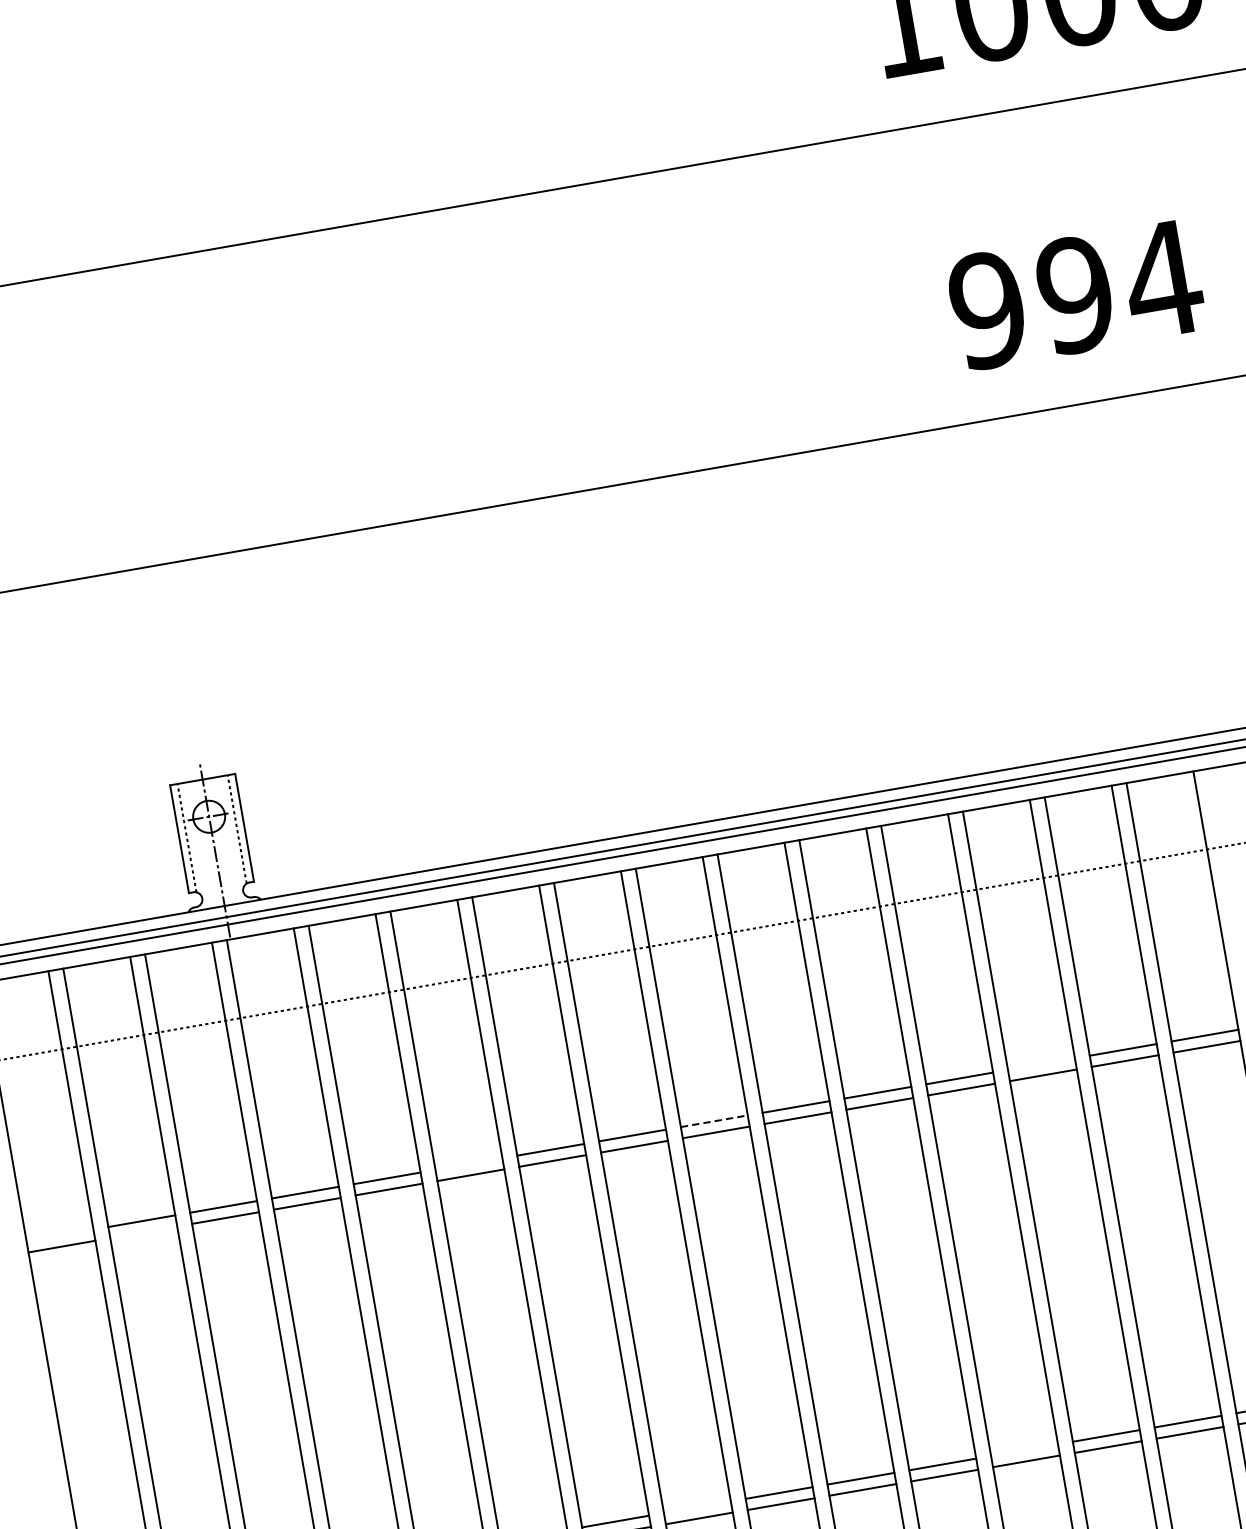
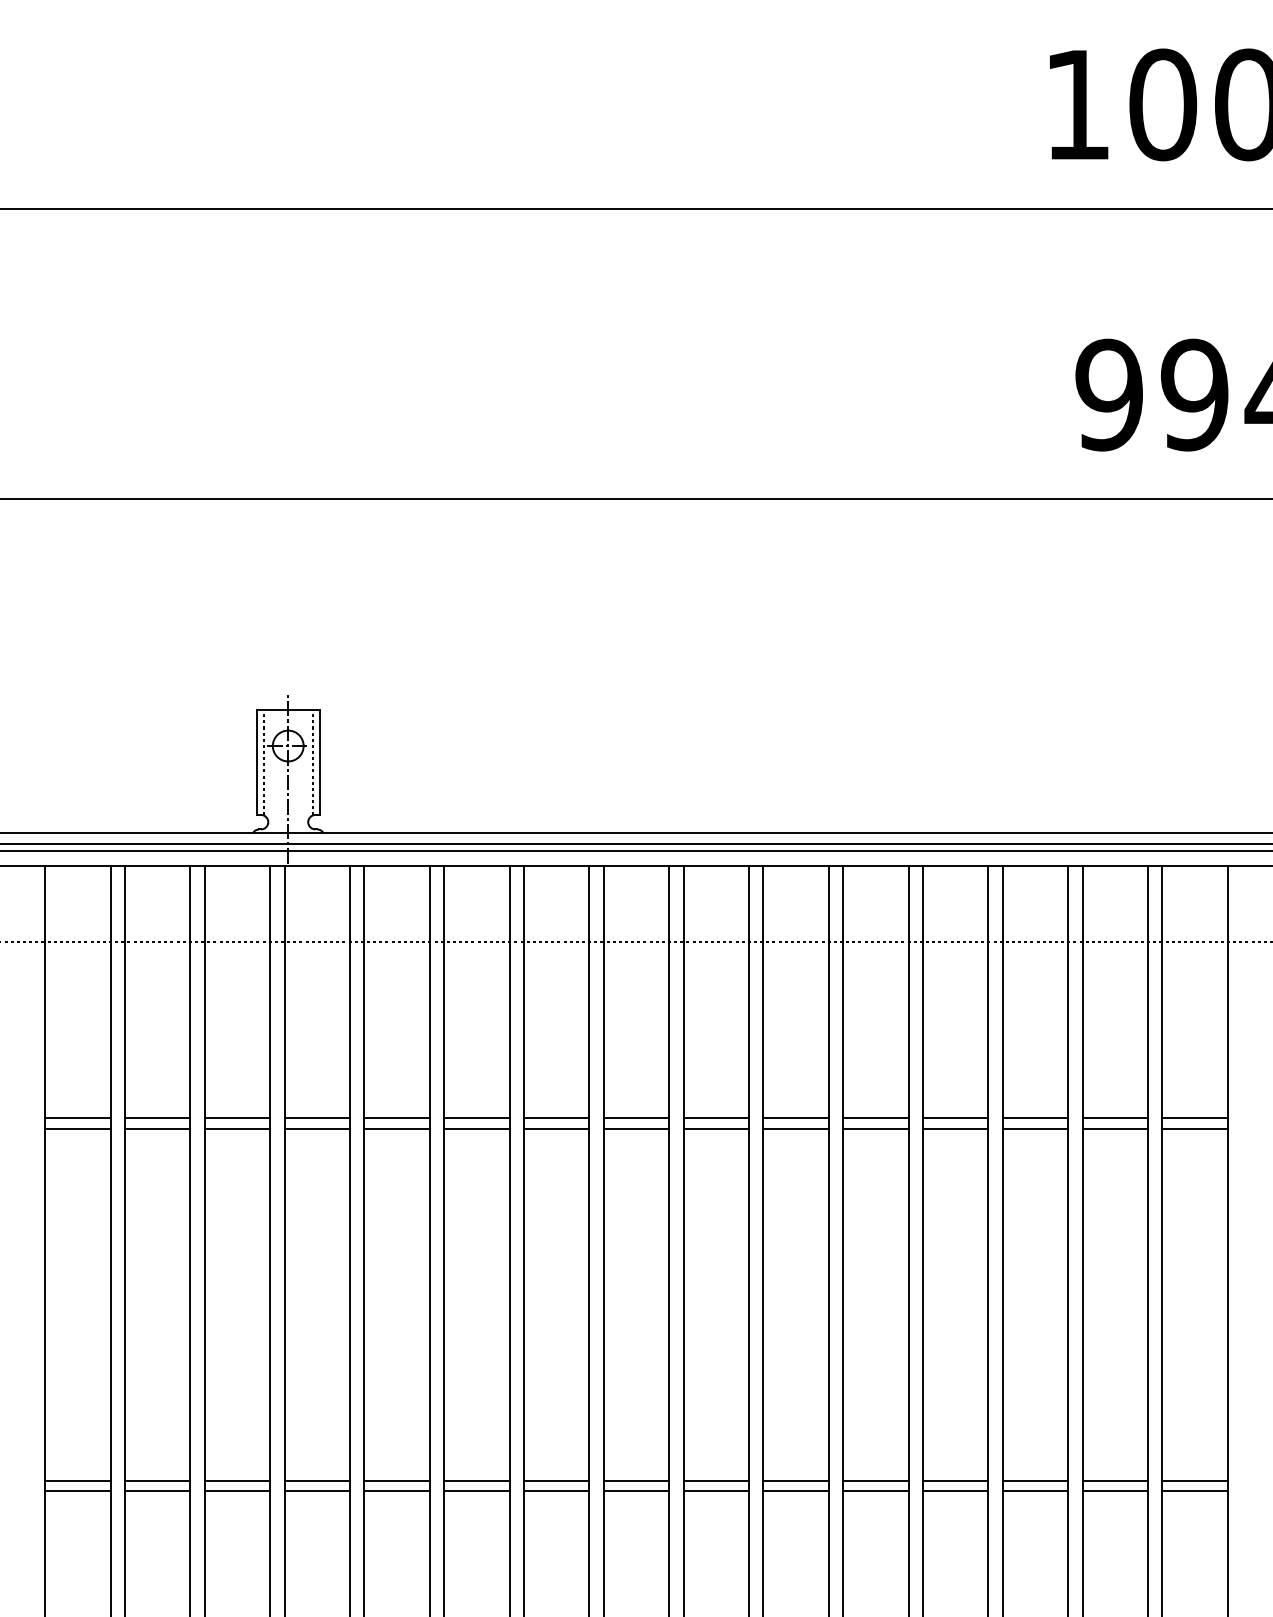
line: (1041, 1063) -> (1035, 1117), added
line: (714, 1120) -> (716, 1117), dashed -> solid
line: (468, 1163) -> (476, 1117), added
line: (143, 1232) -> (157, 1128), added
line: (59, 1235) -> (77, 1117), added
line: (1024, 1450) -> (955, 1480), added
line: (697, 1507) -> (636, 1480), added

